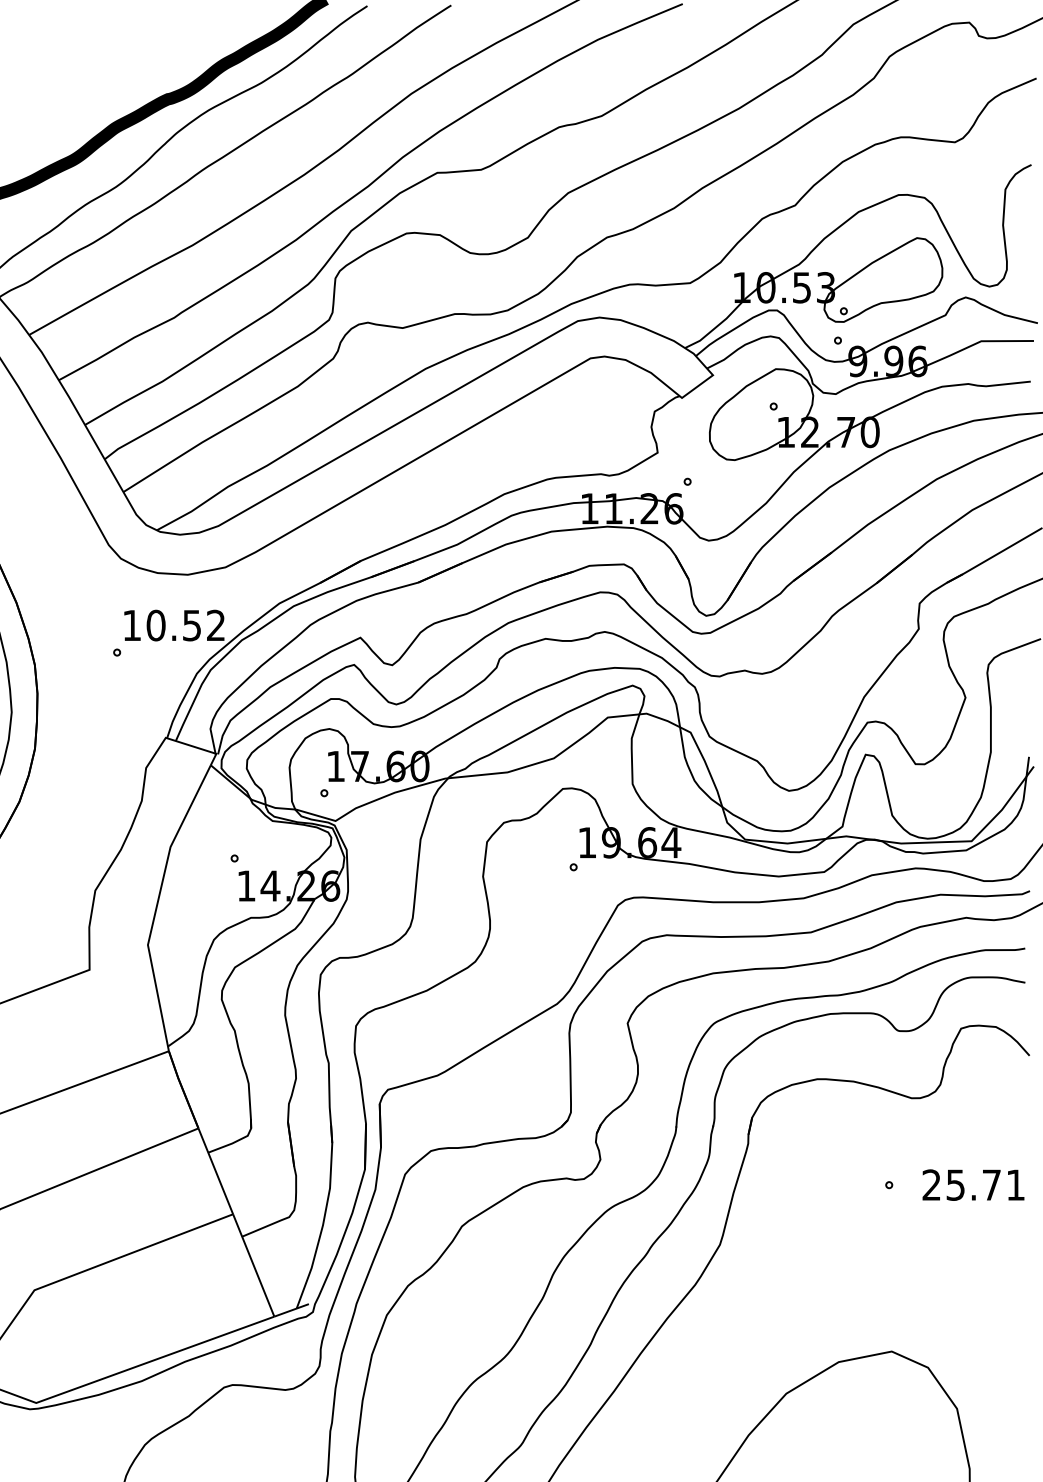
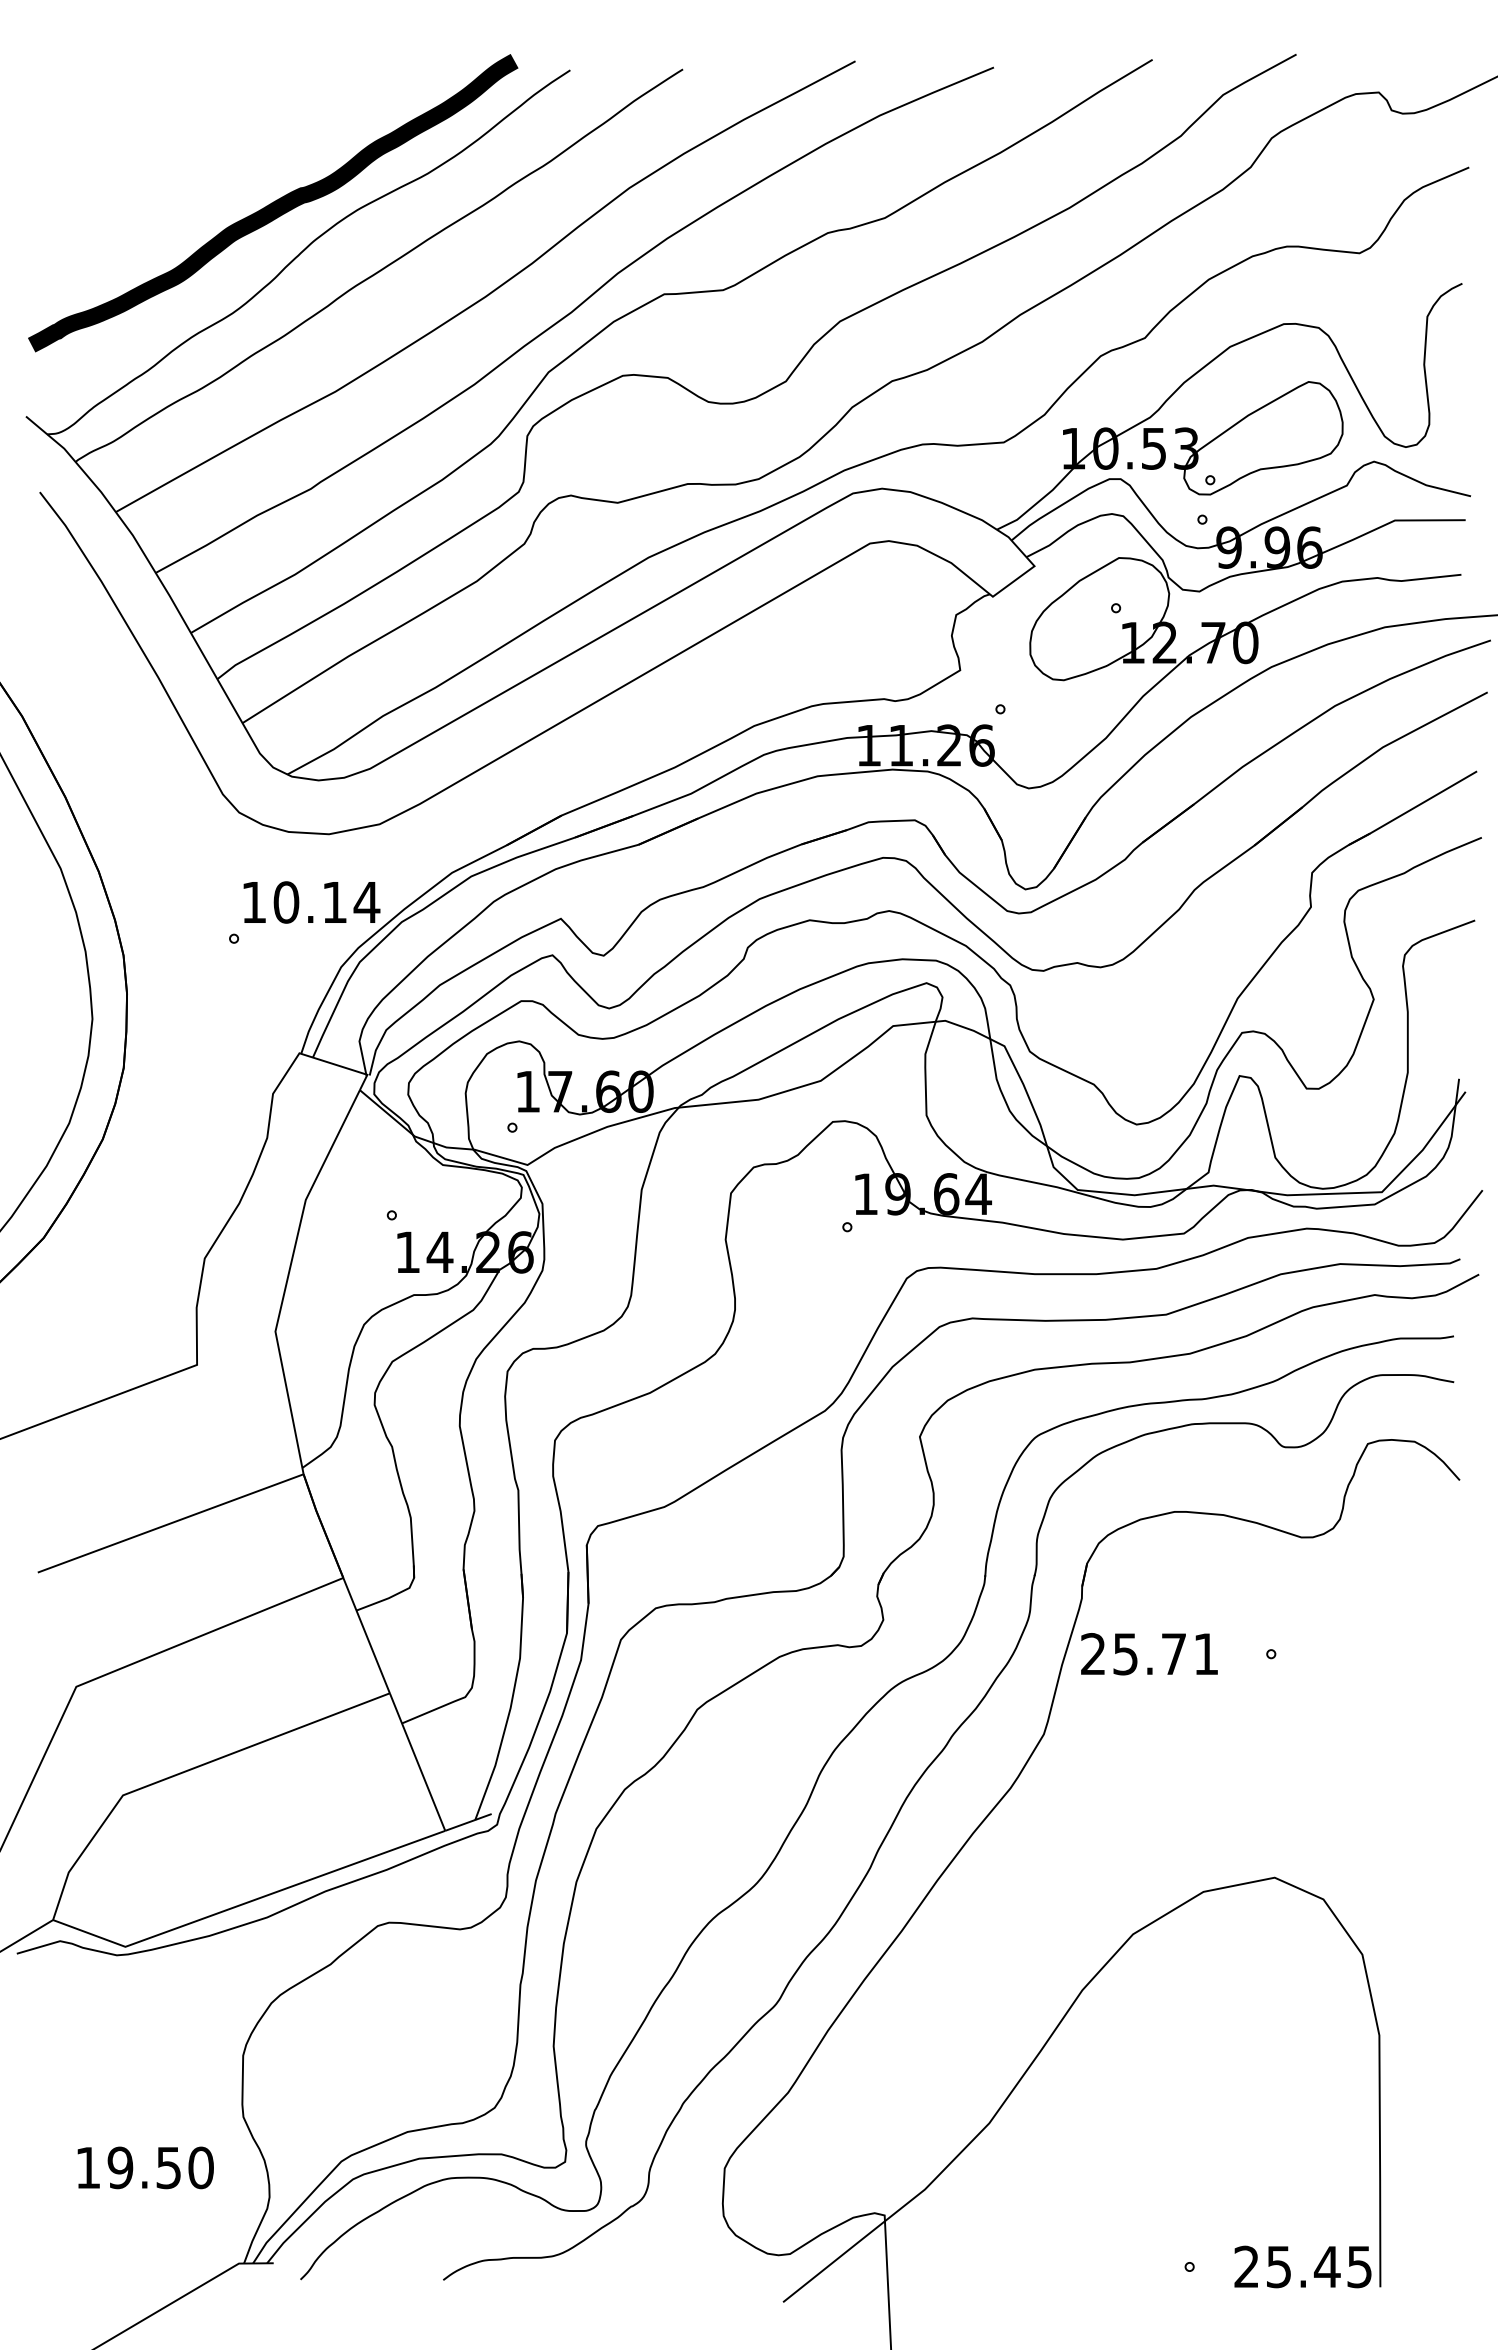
text: (204, 625) -> (351, 902), 10.52 -> 10.14
text: (973, 1185) -> (1149, 1654), moved

